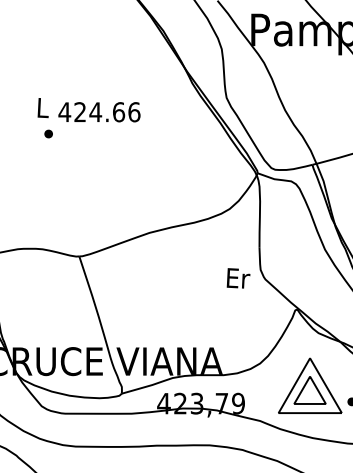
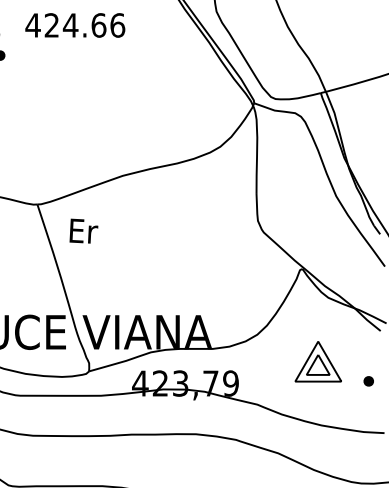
text: (99, 112) -> (75, 25), moved
text: (238, 278) -> (83, 231), moved
part: (310, 385) -> (318, 361), size x0.6

